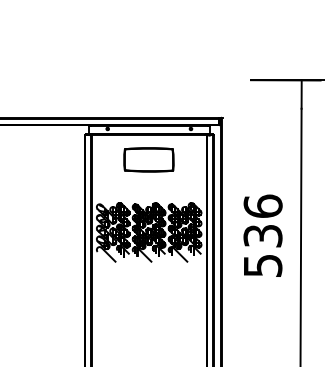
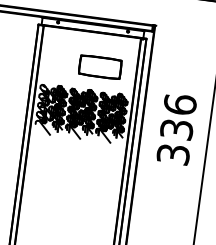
part: (148, 159) -> (99, 66), moved
text: (262, 265) -> (173, 154), 536 -> 336

